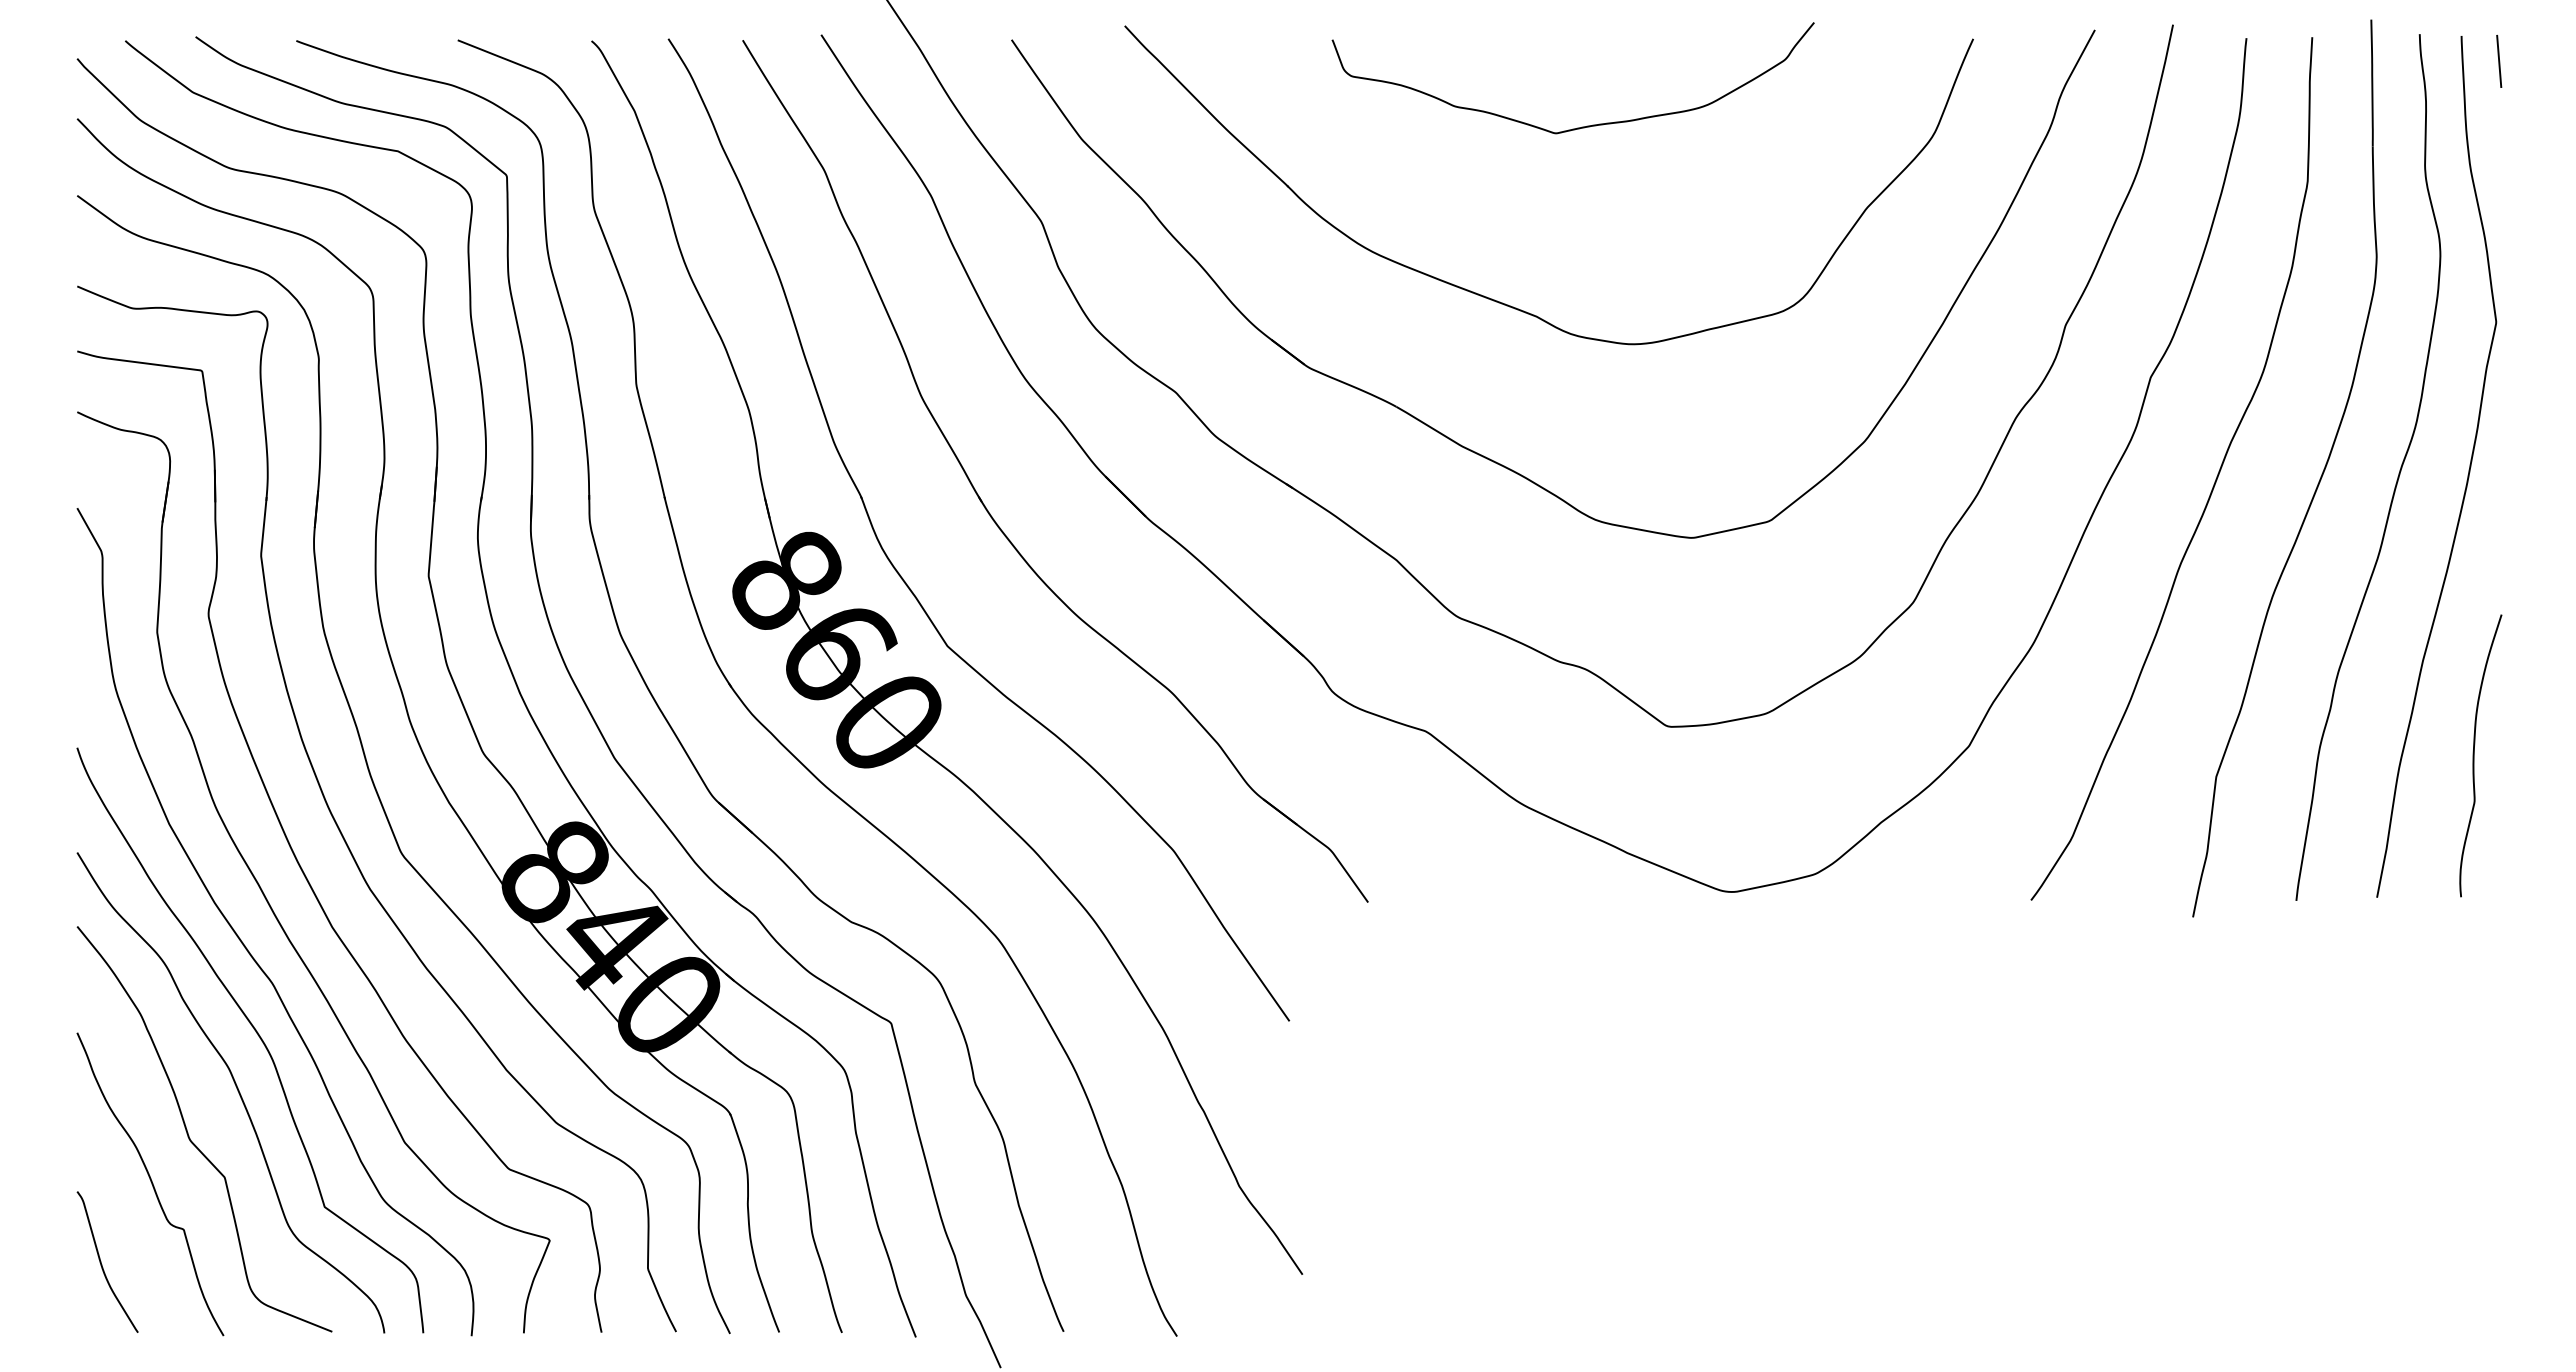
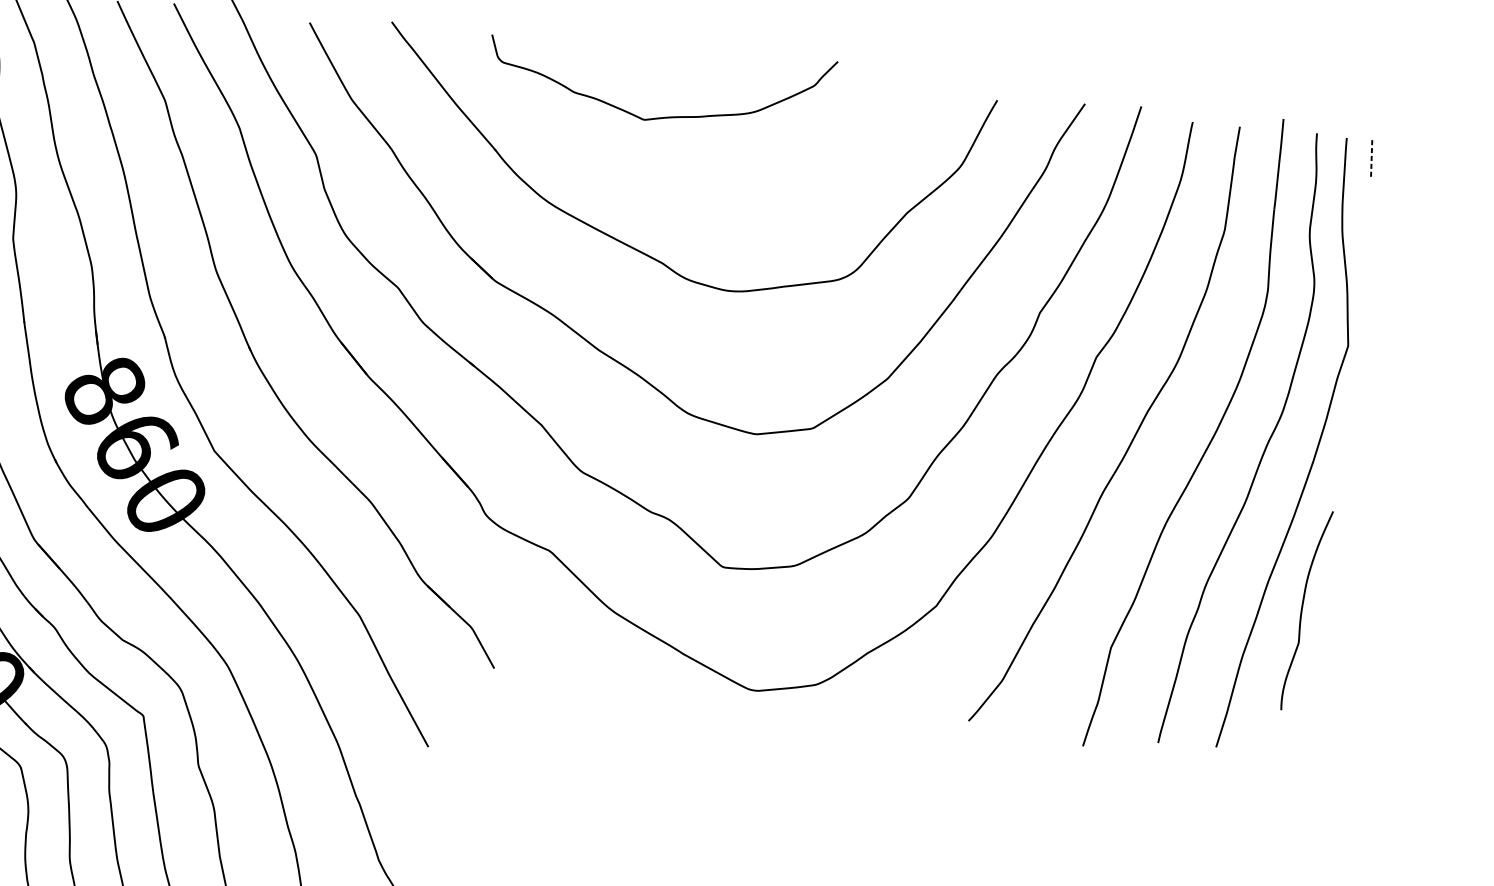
line: (2499, 61) -> (1371, 159), solid -> dashed
curve: (1582, 126) -> (663, 117), moved
curve: (2474, 755) -> (1302, 609), moved

